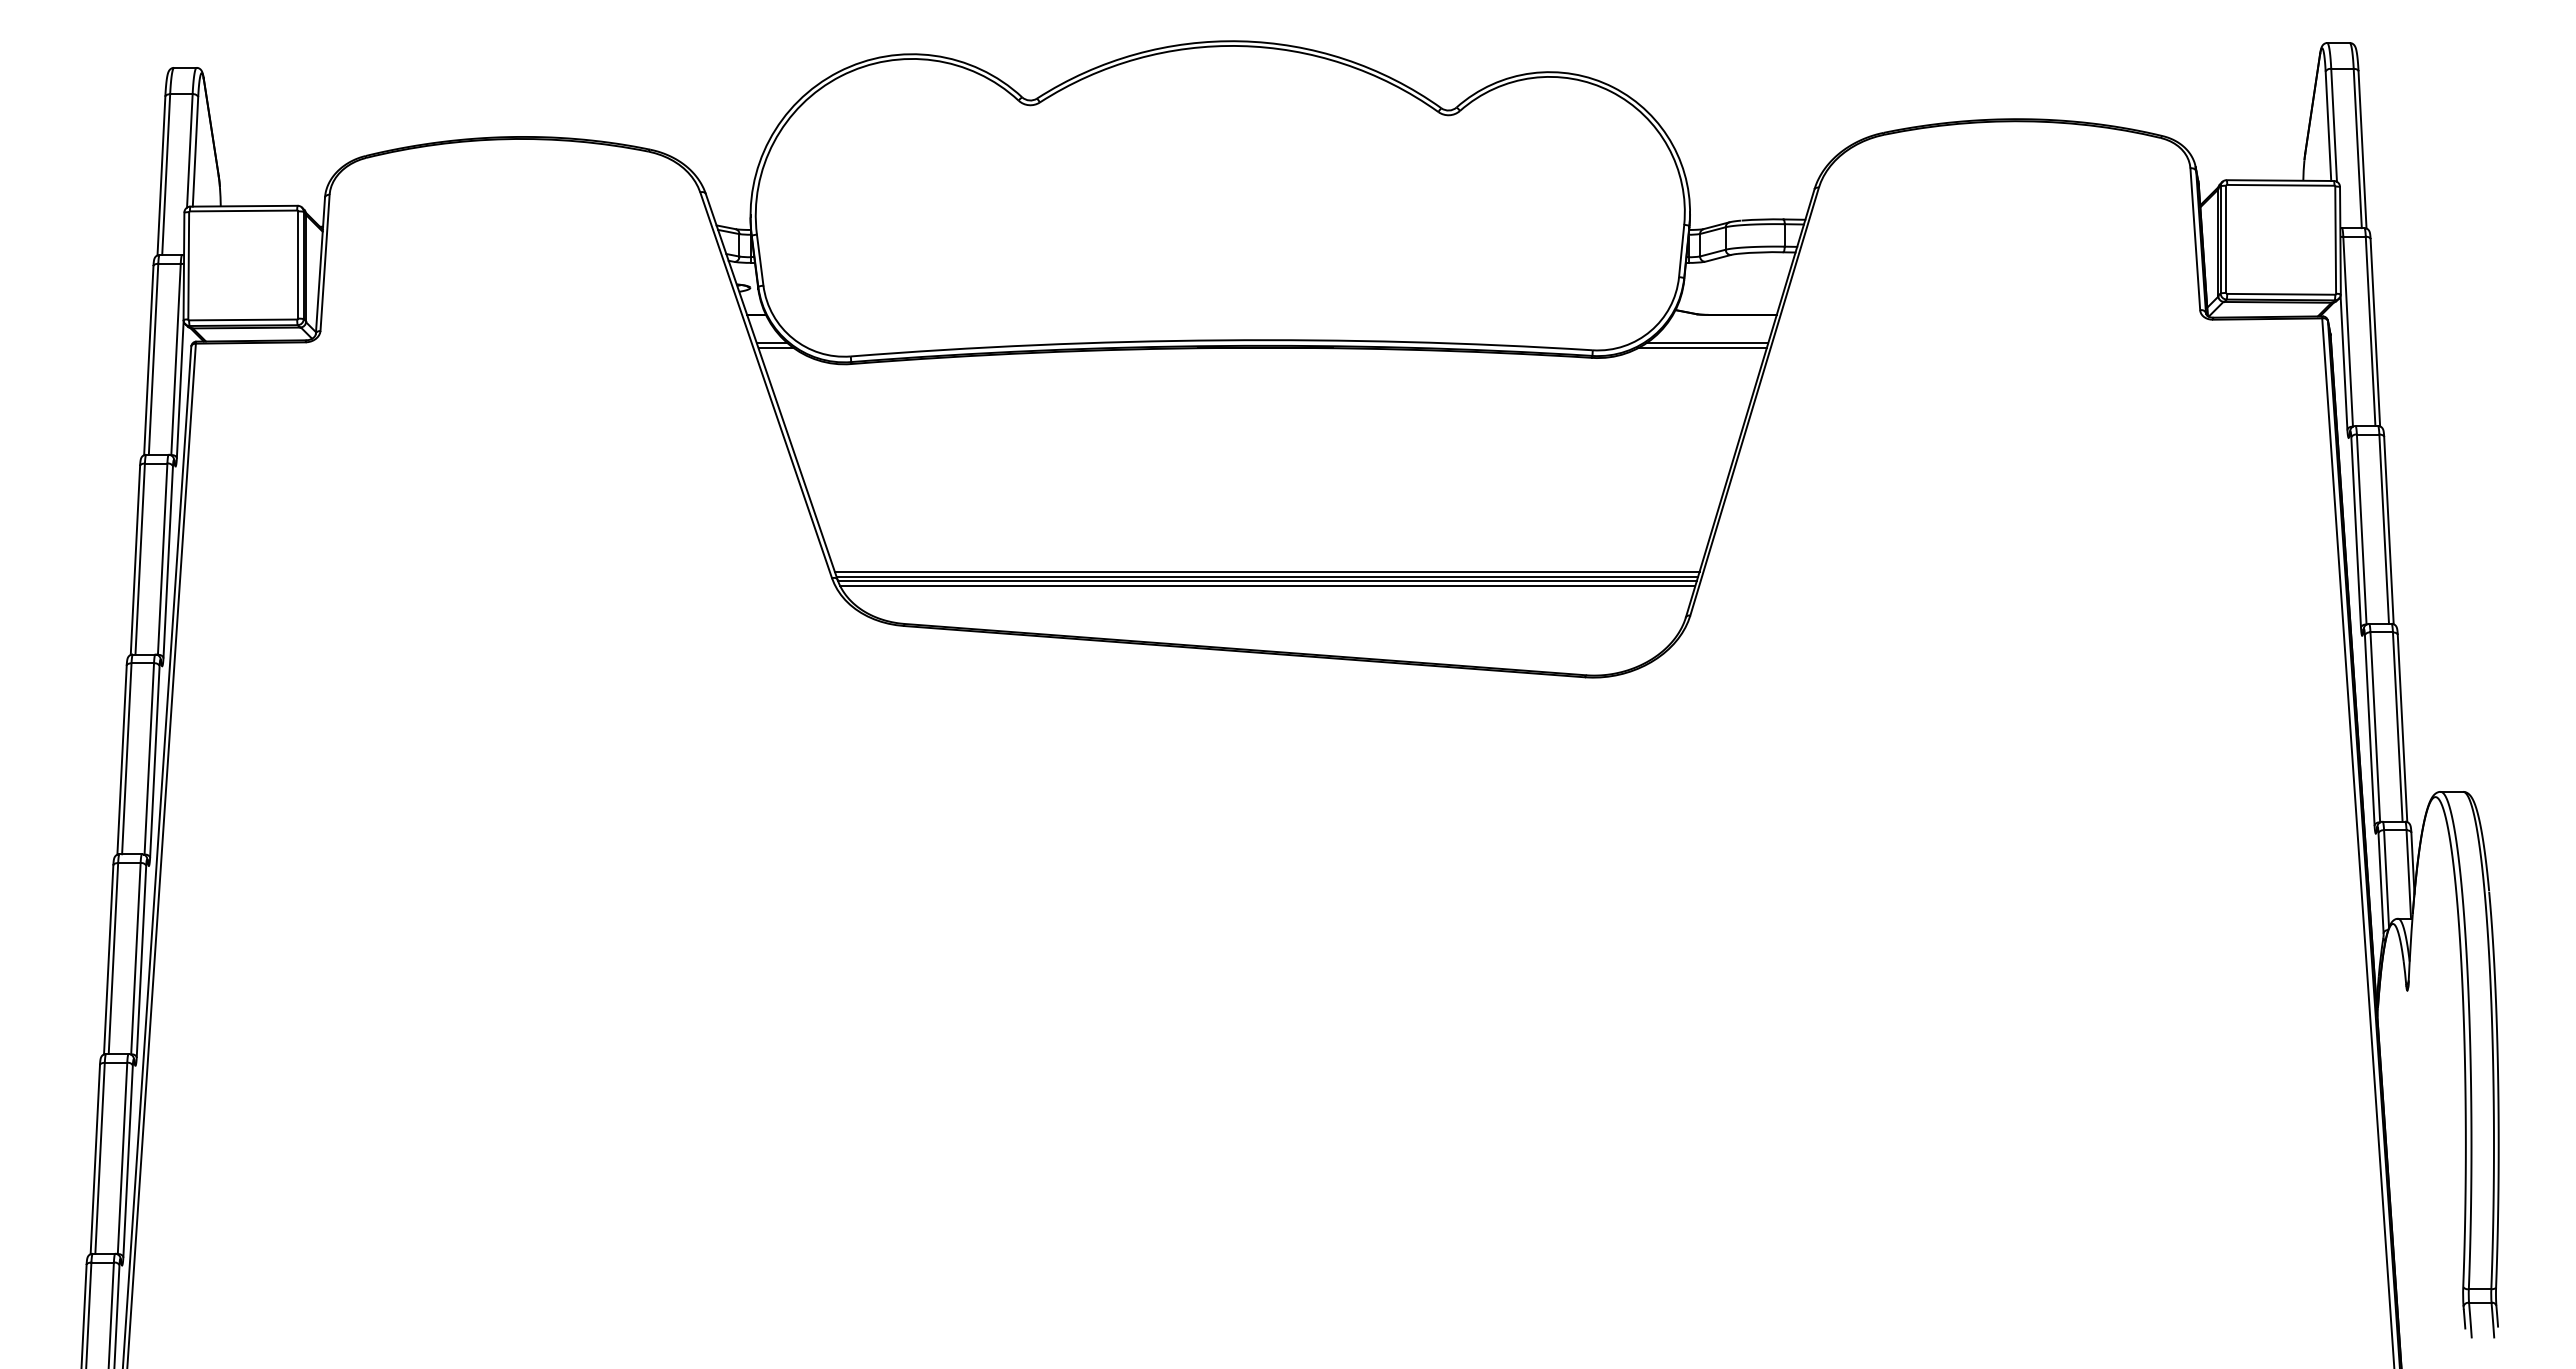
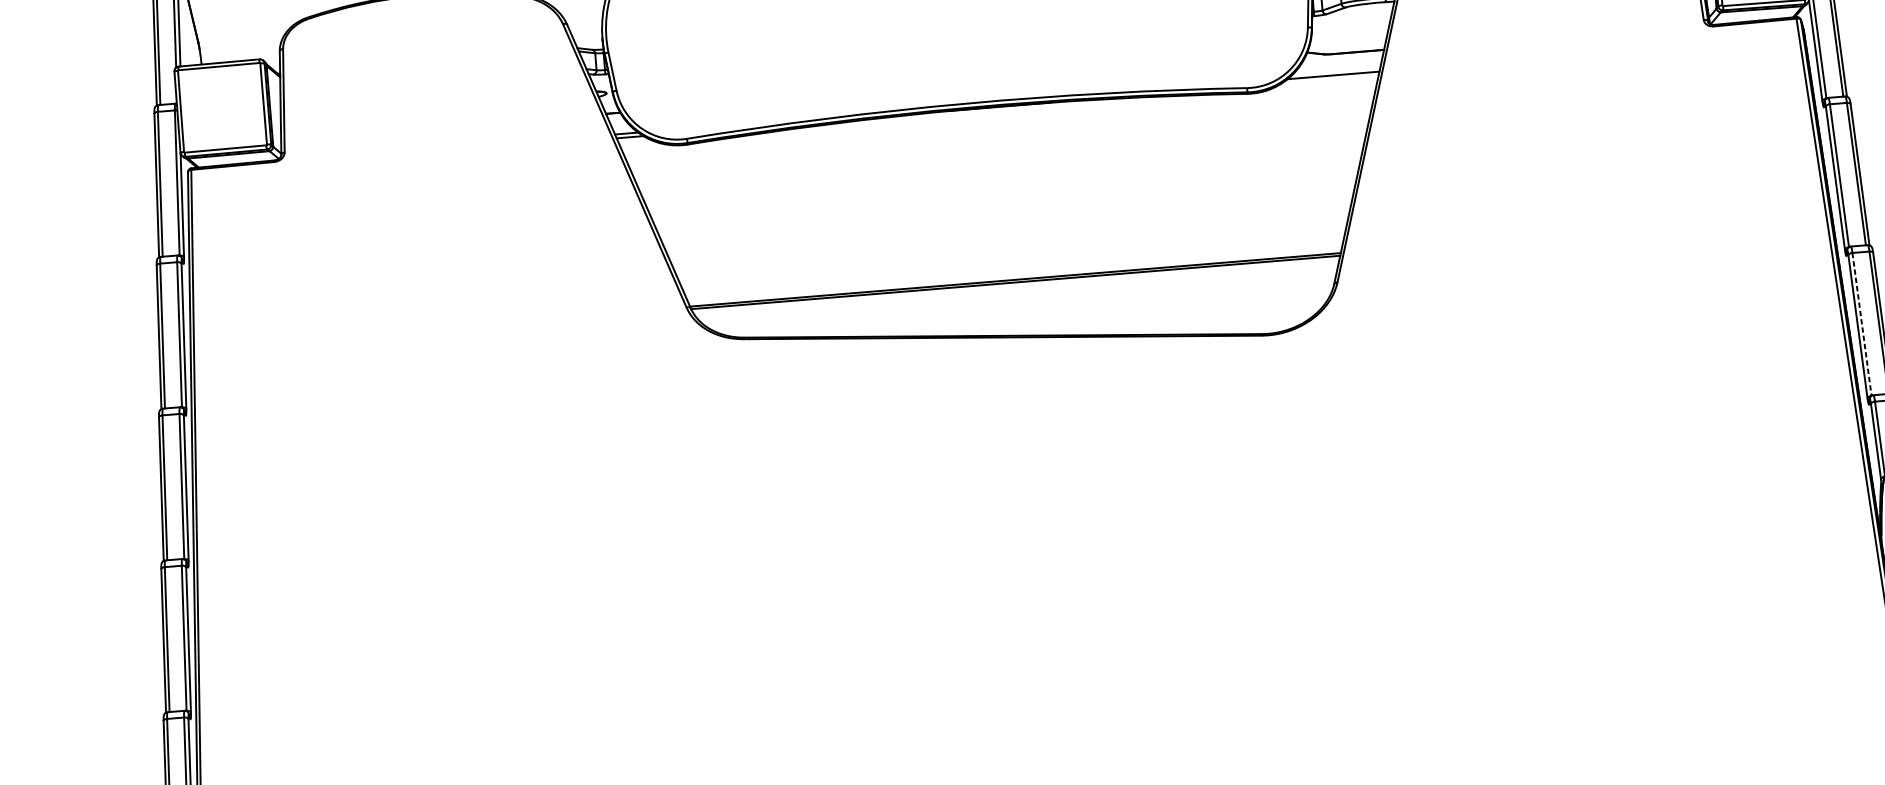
line: (1702, 348) -> (1330, 79), removed
line: (1266, 572) -> (1014, 276), removed
line: (1267, 586) -> (1016, 286), removed
line: (2375, 727) -> (1862, 324), solid -> dashed

